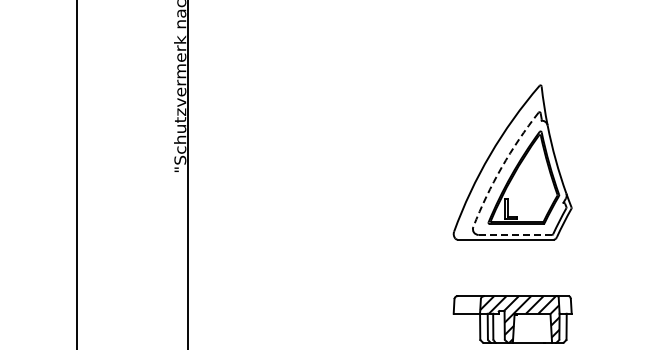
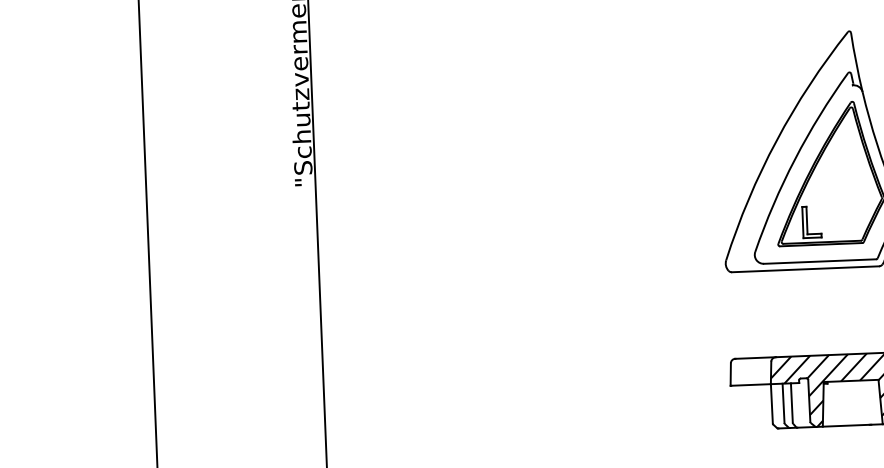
arc: (501, 167) -> (794, 159), dashed -> solid
line: (515, 234) -> (820, 260), dashed -> solid

